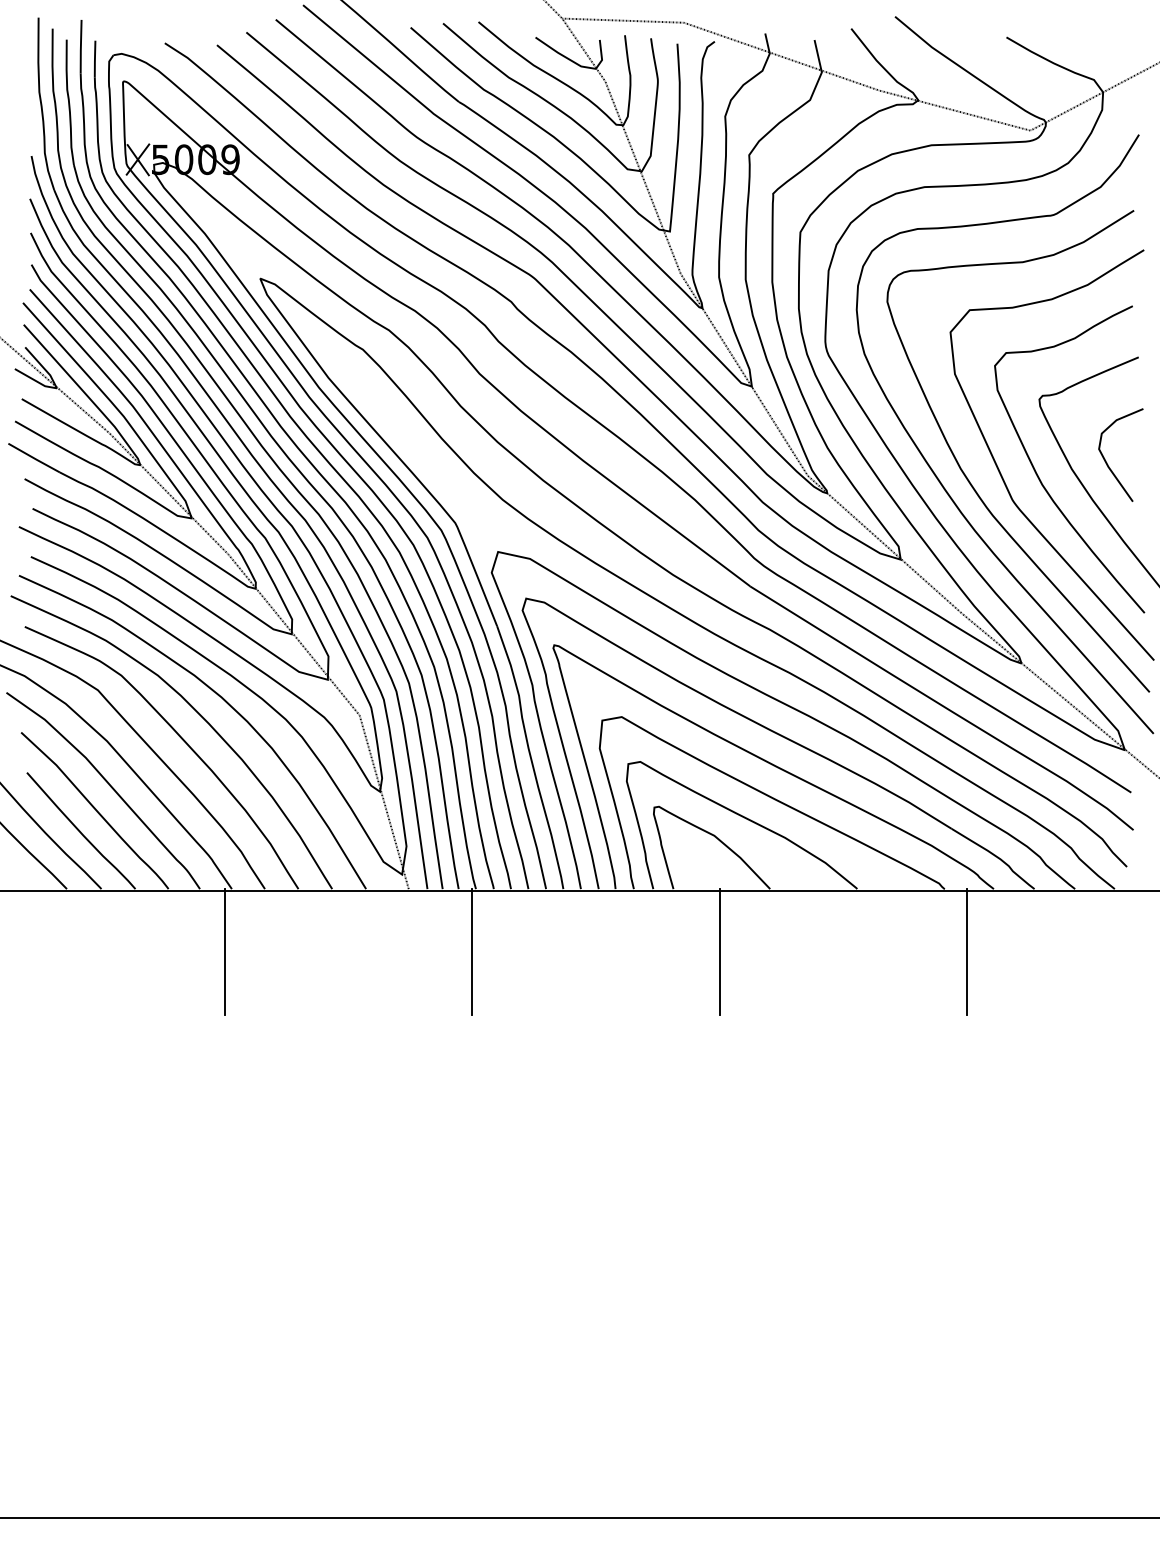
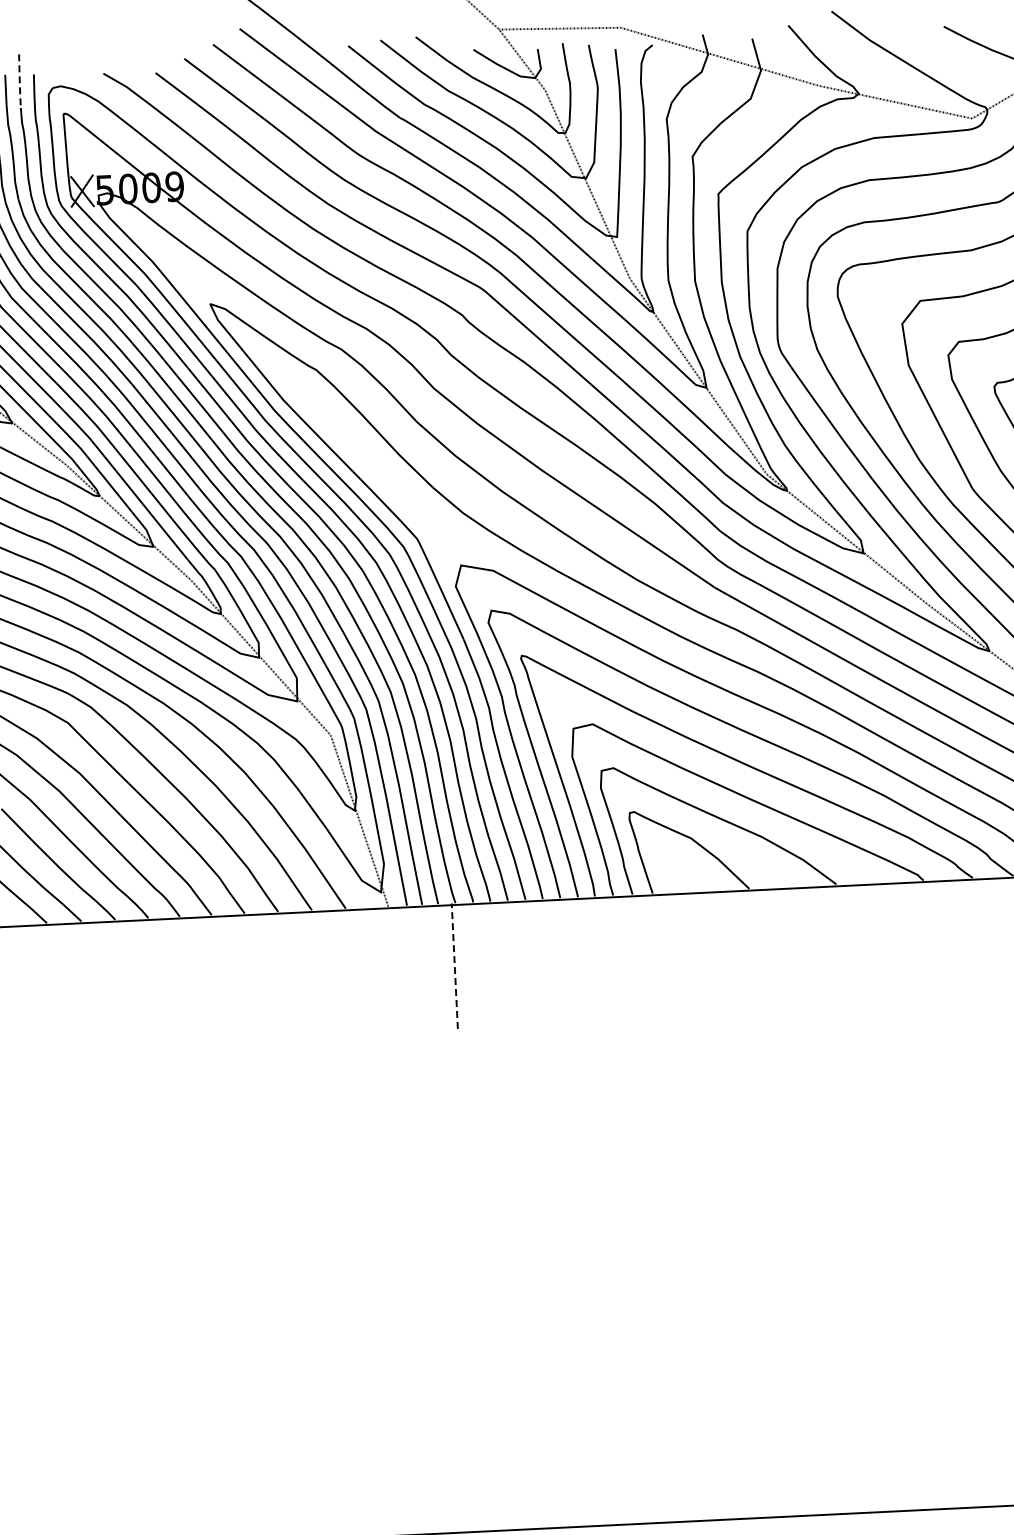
line: (80, 47) -> (19, 81), solid -> dashed
line: (224, 951) -> (207, 977), removed
line: (472, 951) -> (455, 965), solid -> dashed
line: (719, 951) -> (701, 953), removed
line: (967, 951) -> (949, 941), removed

